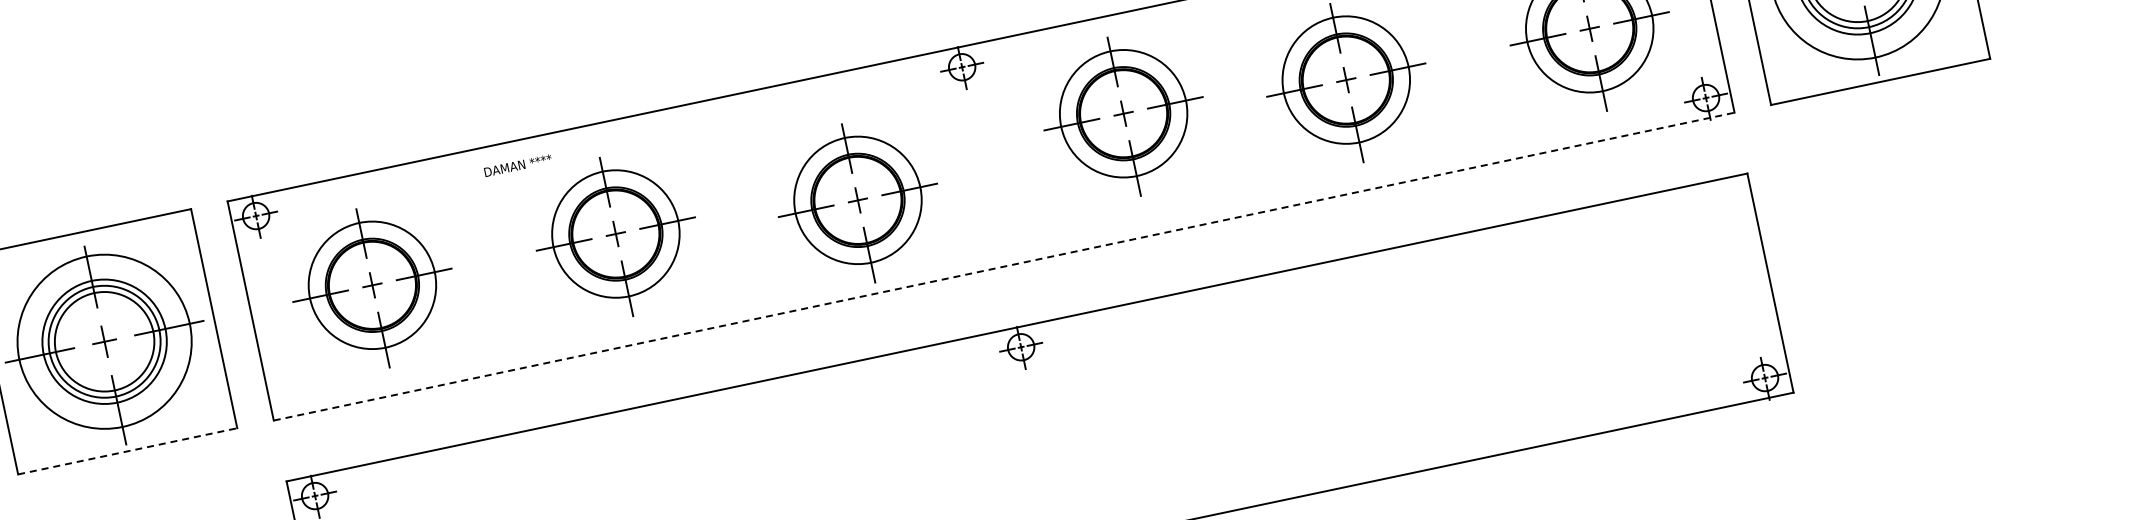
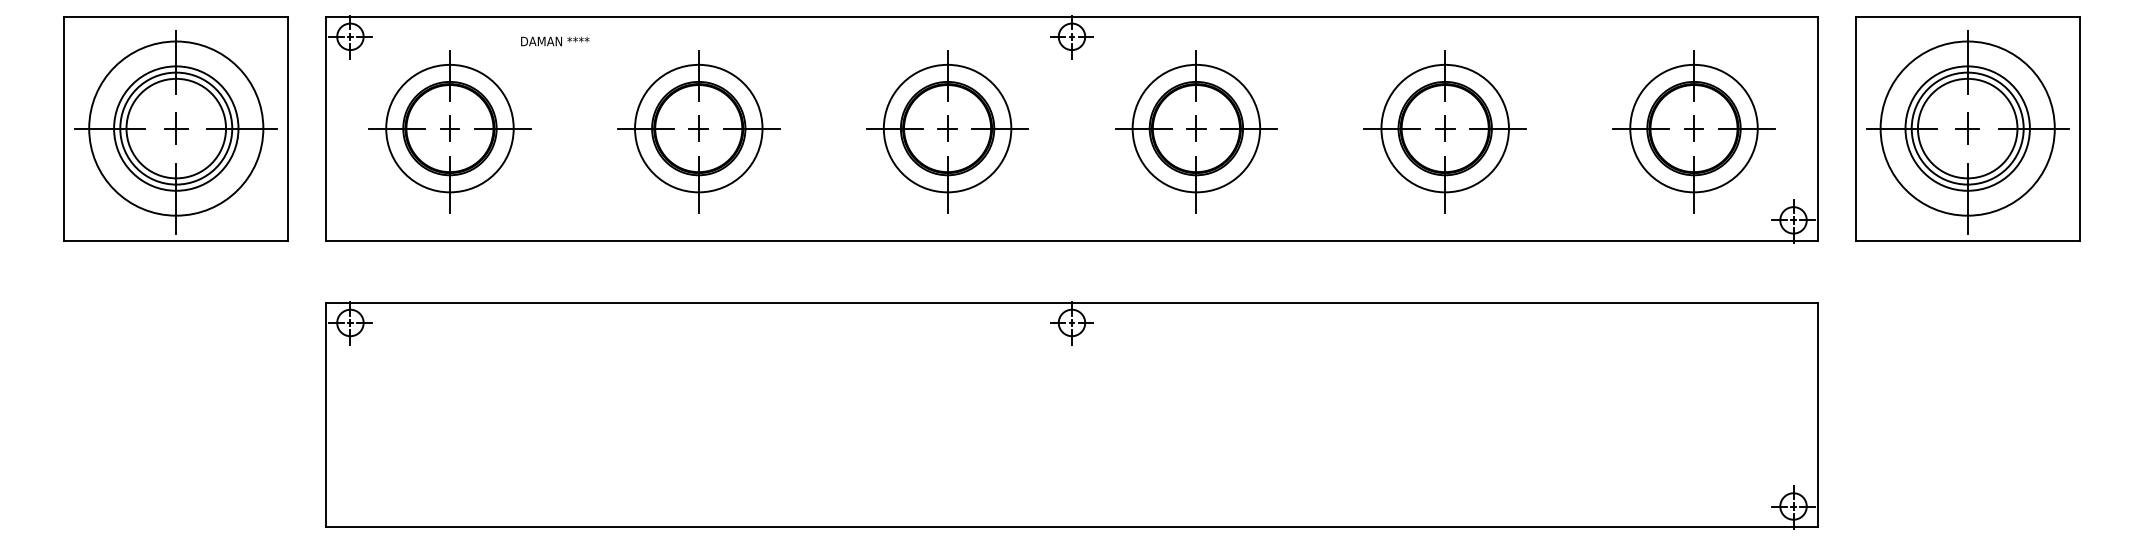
part: (1124, 116) -> (1196, 131), moved
text: (518, 165) -> (555, 41), moved
part: (858, 203) -> (947, 131), moved
line: (1004, 266) -> (1072, 240), dashed -> solid
line: (127, 451) -> (176, 240), dashed -> solid

